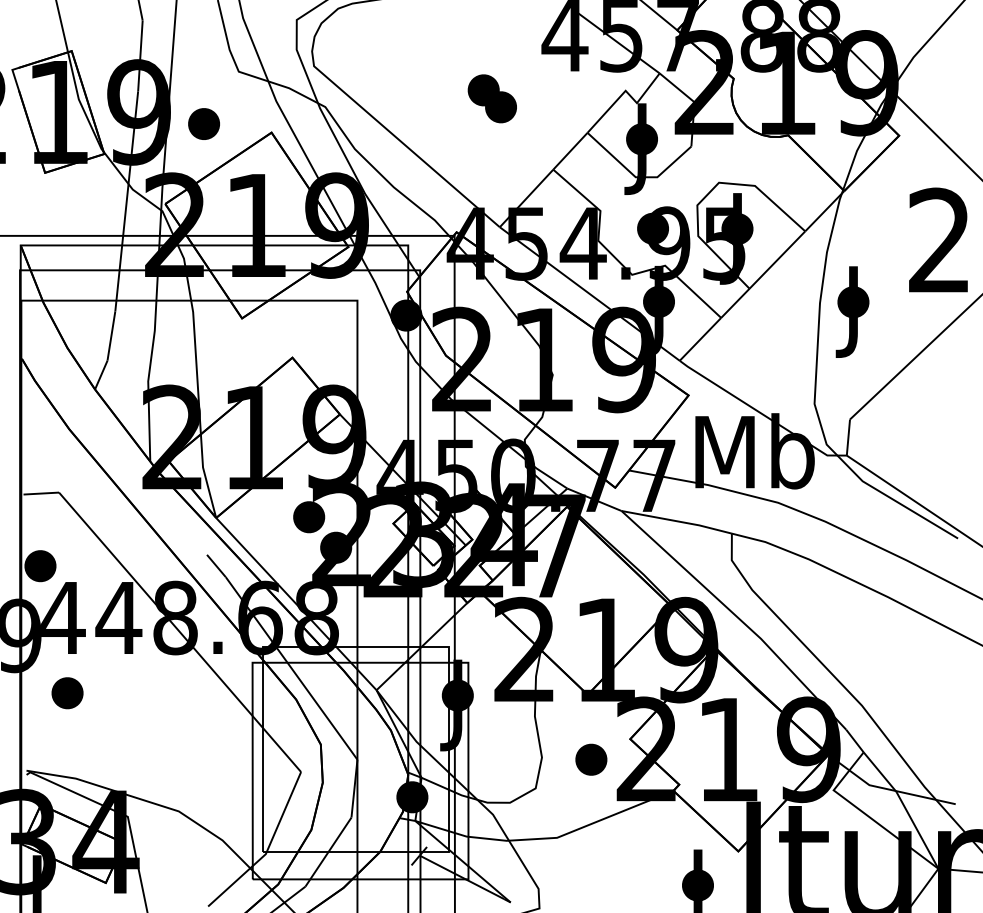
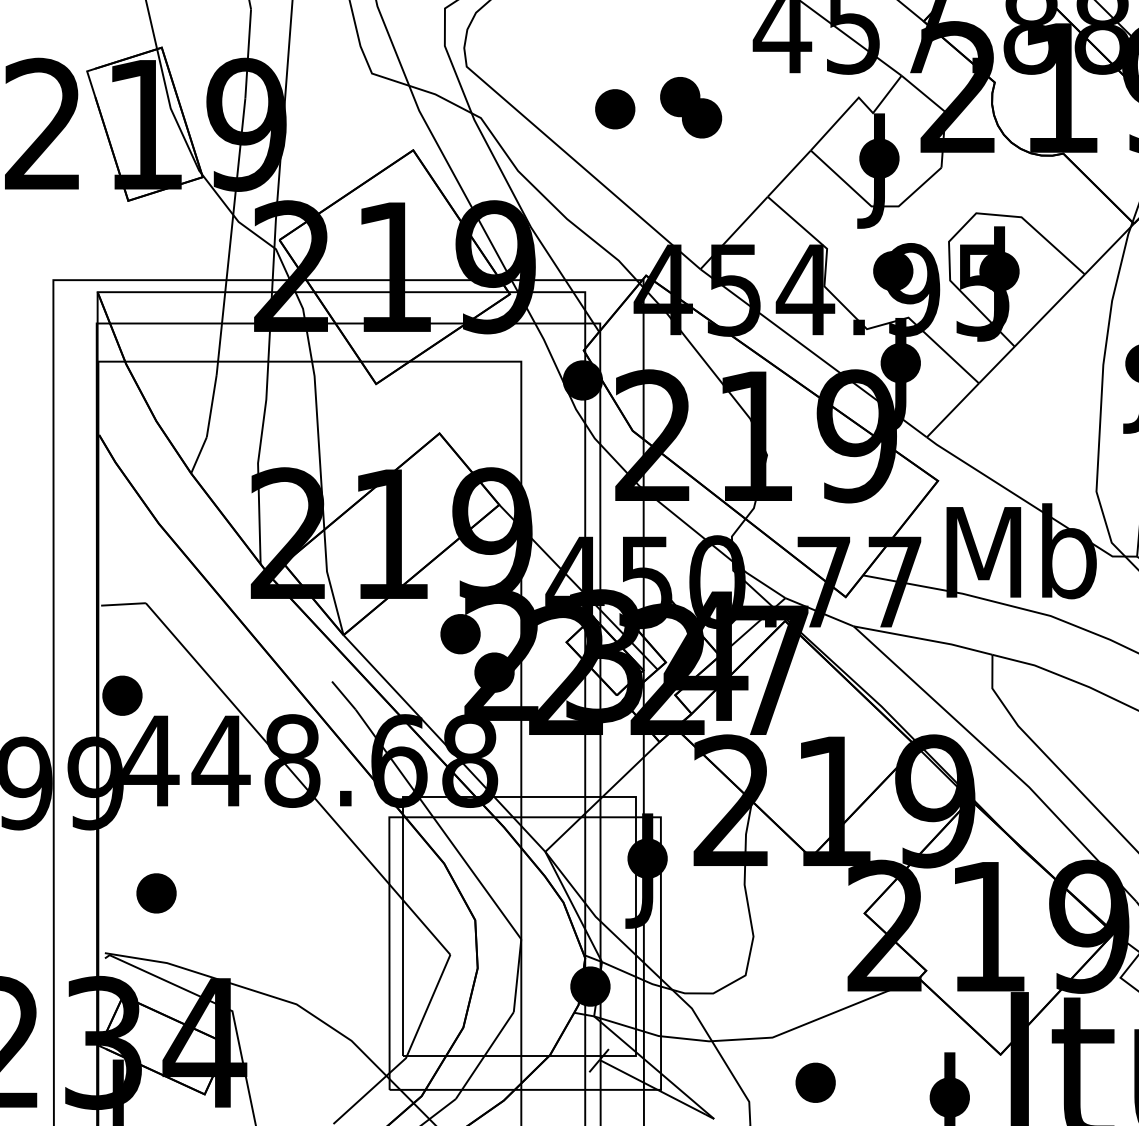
part: (203, 123) -> (614, 108), moved
part: (67, 693) -> (156, 893), moved
part: (591, 759) -> (815, 1082), moved

